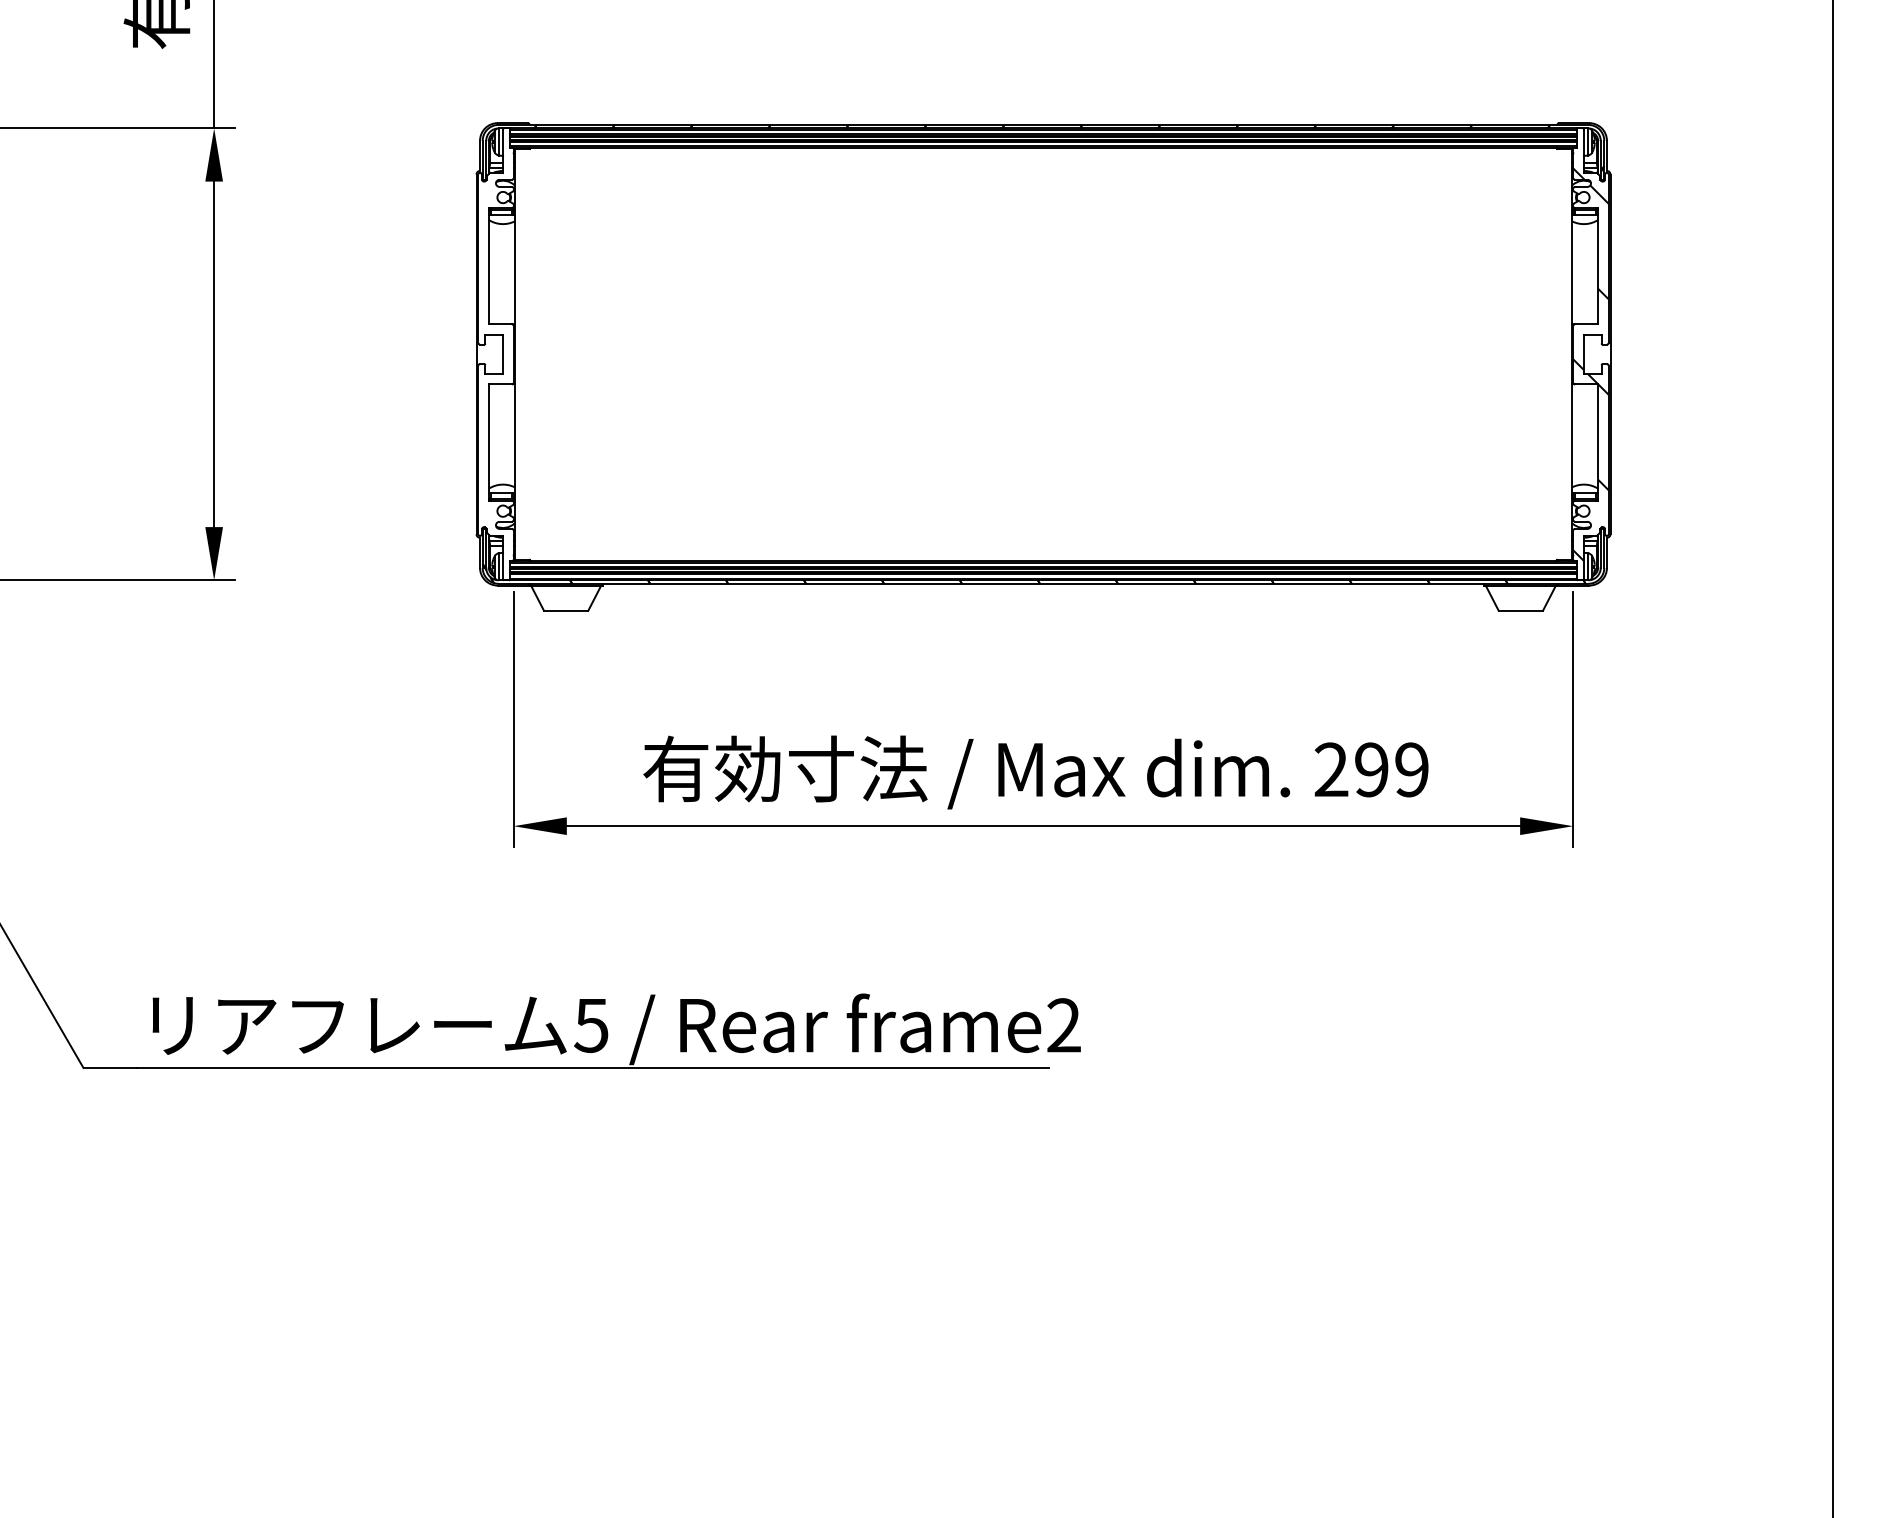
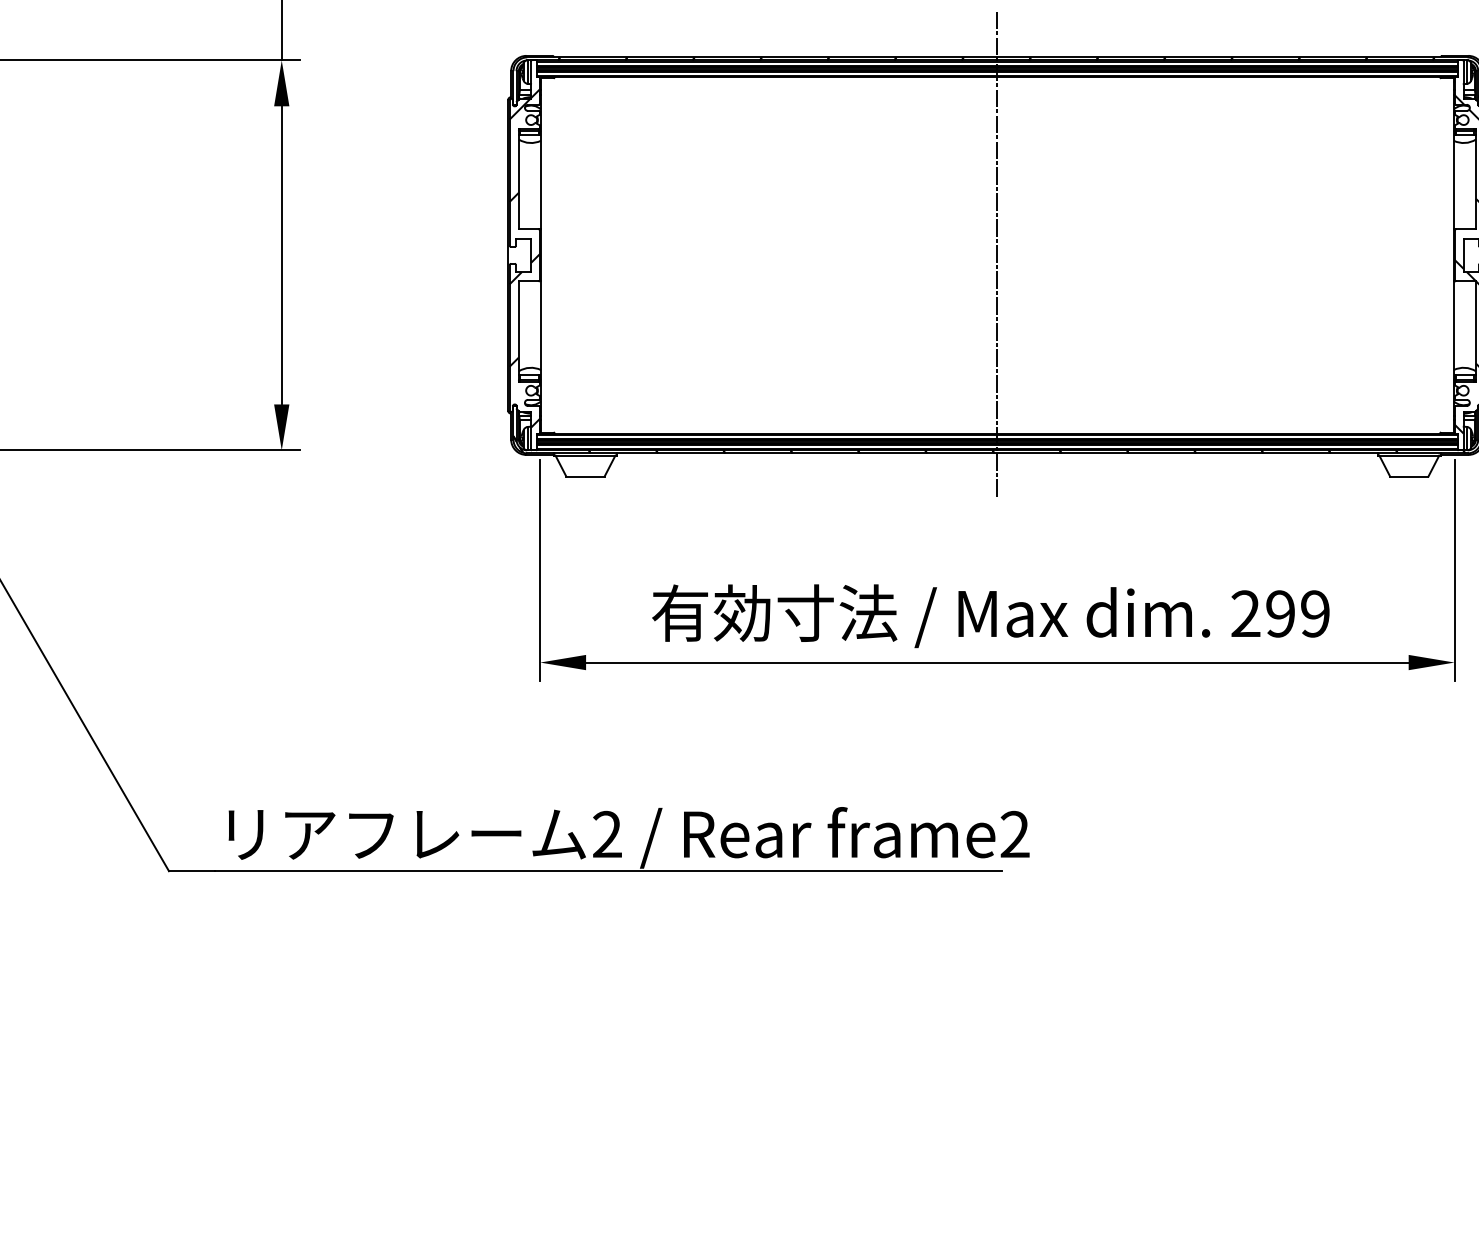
line: (1043, 353) -> (997, 254), added
hatch: (495, 357) -> (524, 258), added
text: (591, 1025) -> (607, 834), 5 -> 2

